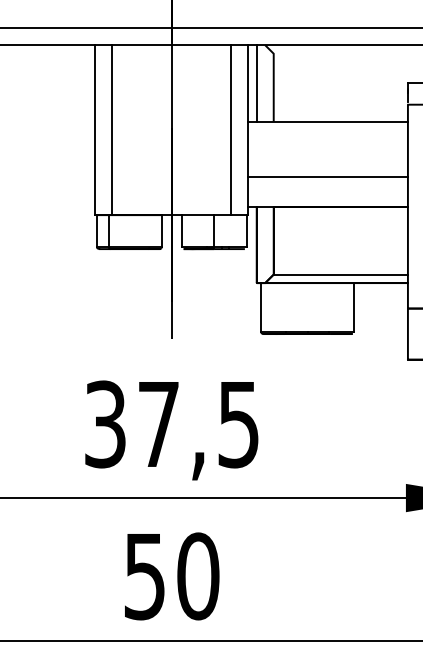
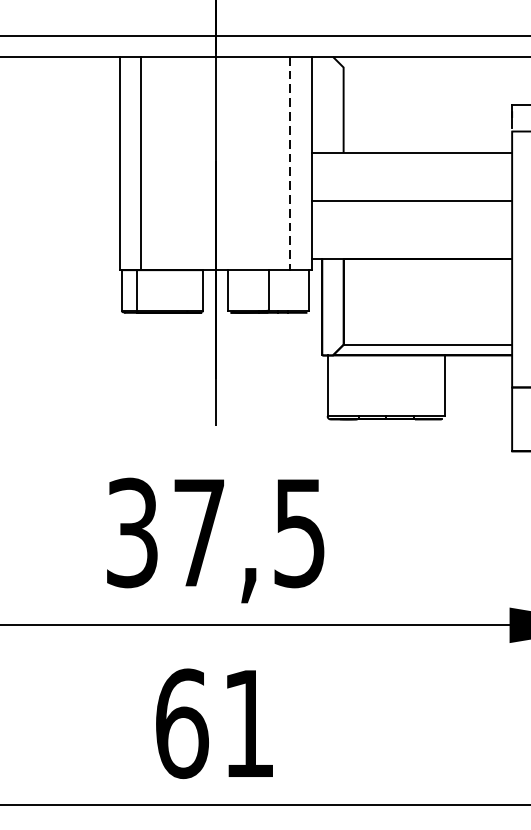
line: (256, 83) -> (321, 104), removed
line: (231, 130) -> (290, 163), solid -> dashed
line: (327, 177) -> (411, 201), moved
text: (171, 576) -> (215, 723), 50 -> 61

